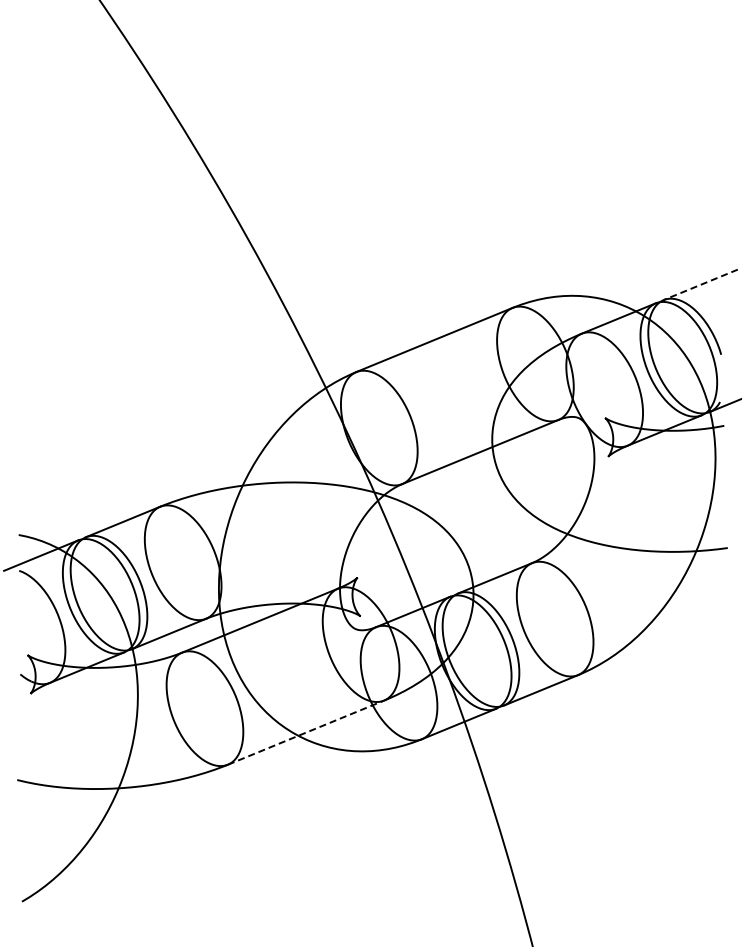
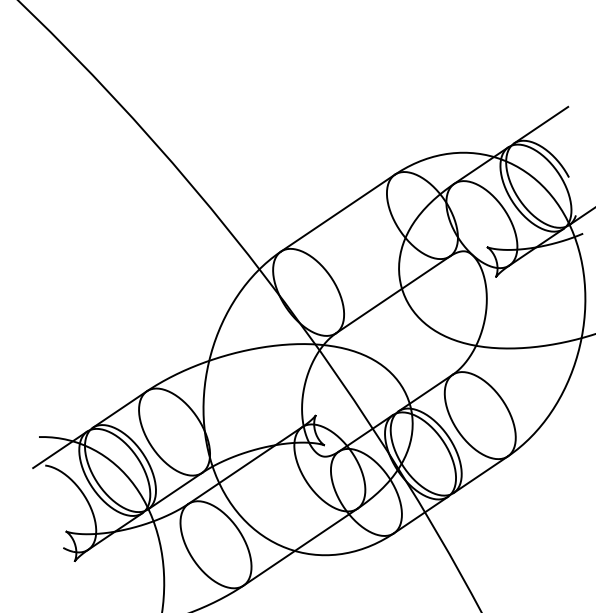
line: (700, 285) -> (541, 125), dashed -> solid
line: (306, 732) -> (300, 546), dashed -> solid

